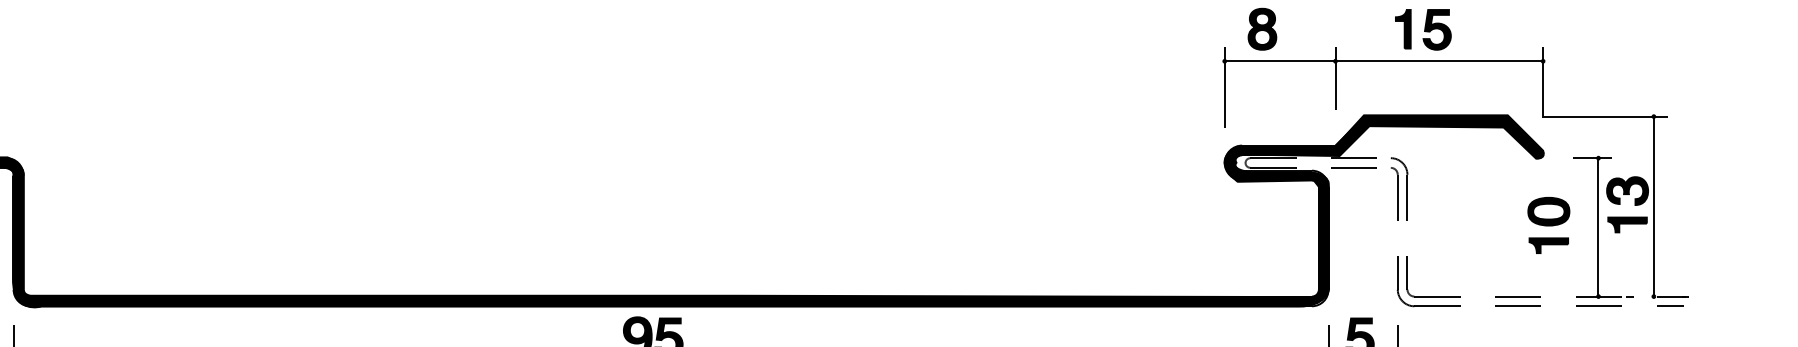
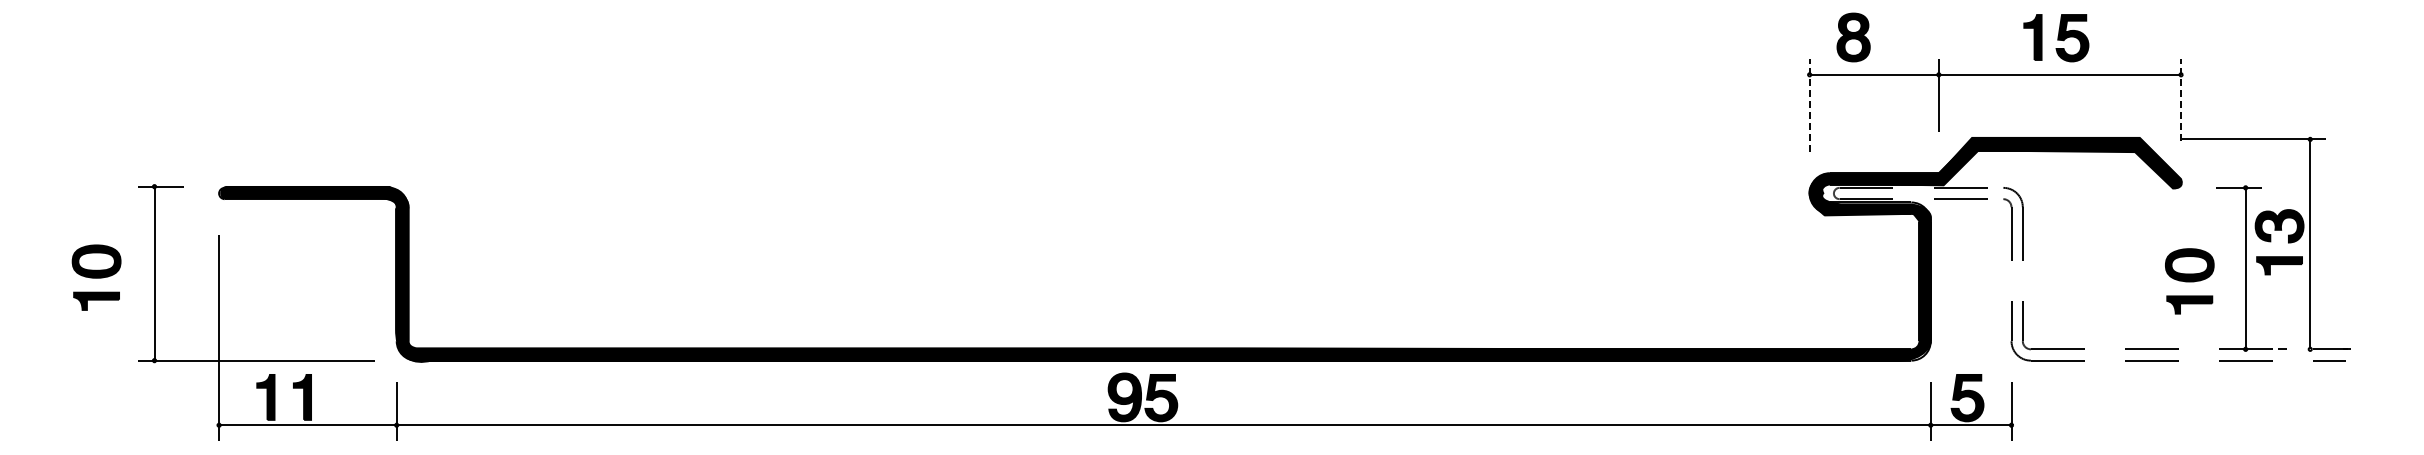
part: (1423, 30) -> (2056, 38), moved
line: (1543, 82) -> (2181, 99), solid -> dashed
line: (1224, 87) -> (1809, 105), solid -> dashed
part: (1548, 225) -> (2189, 281), moved

